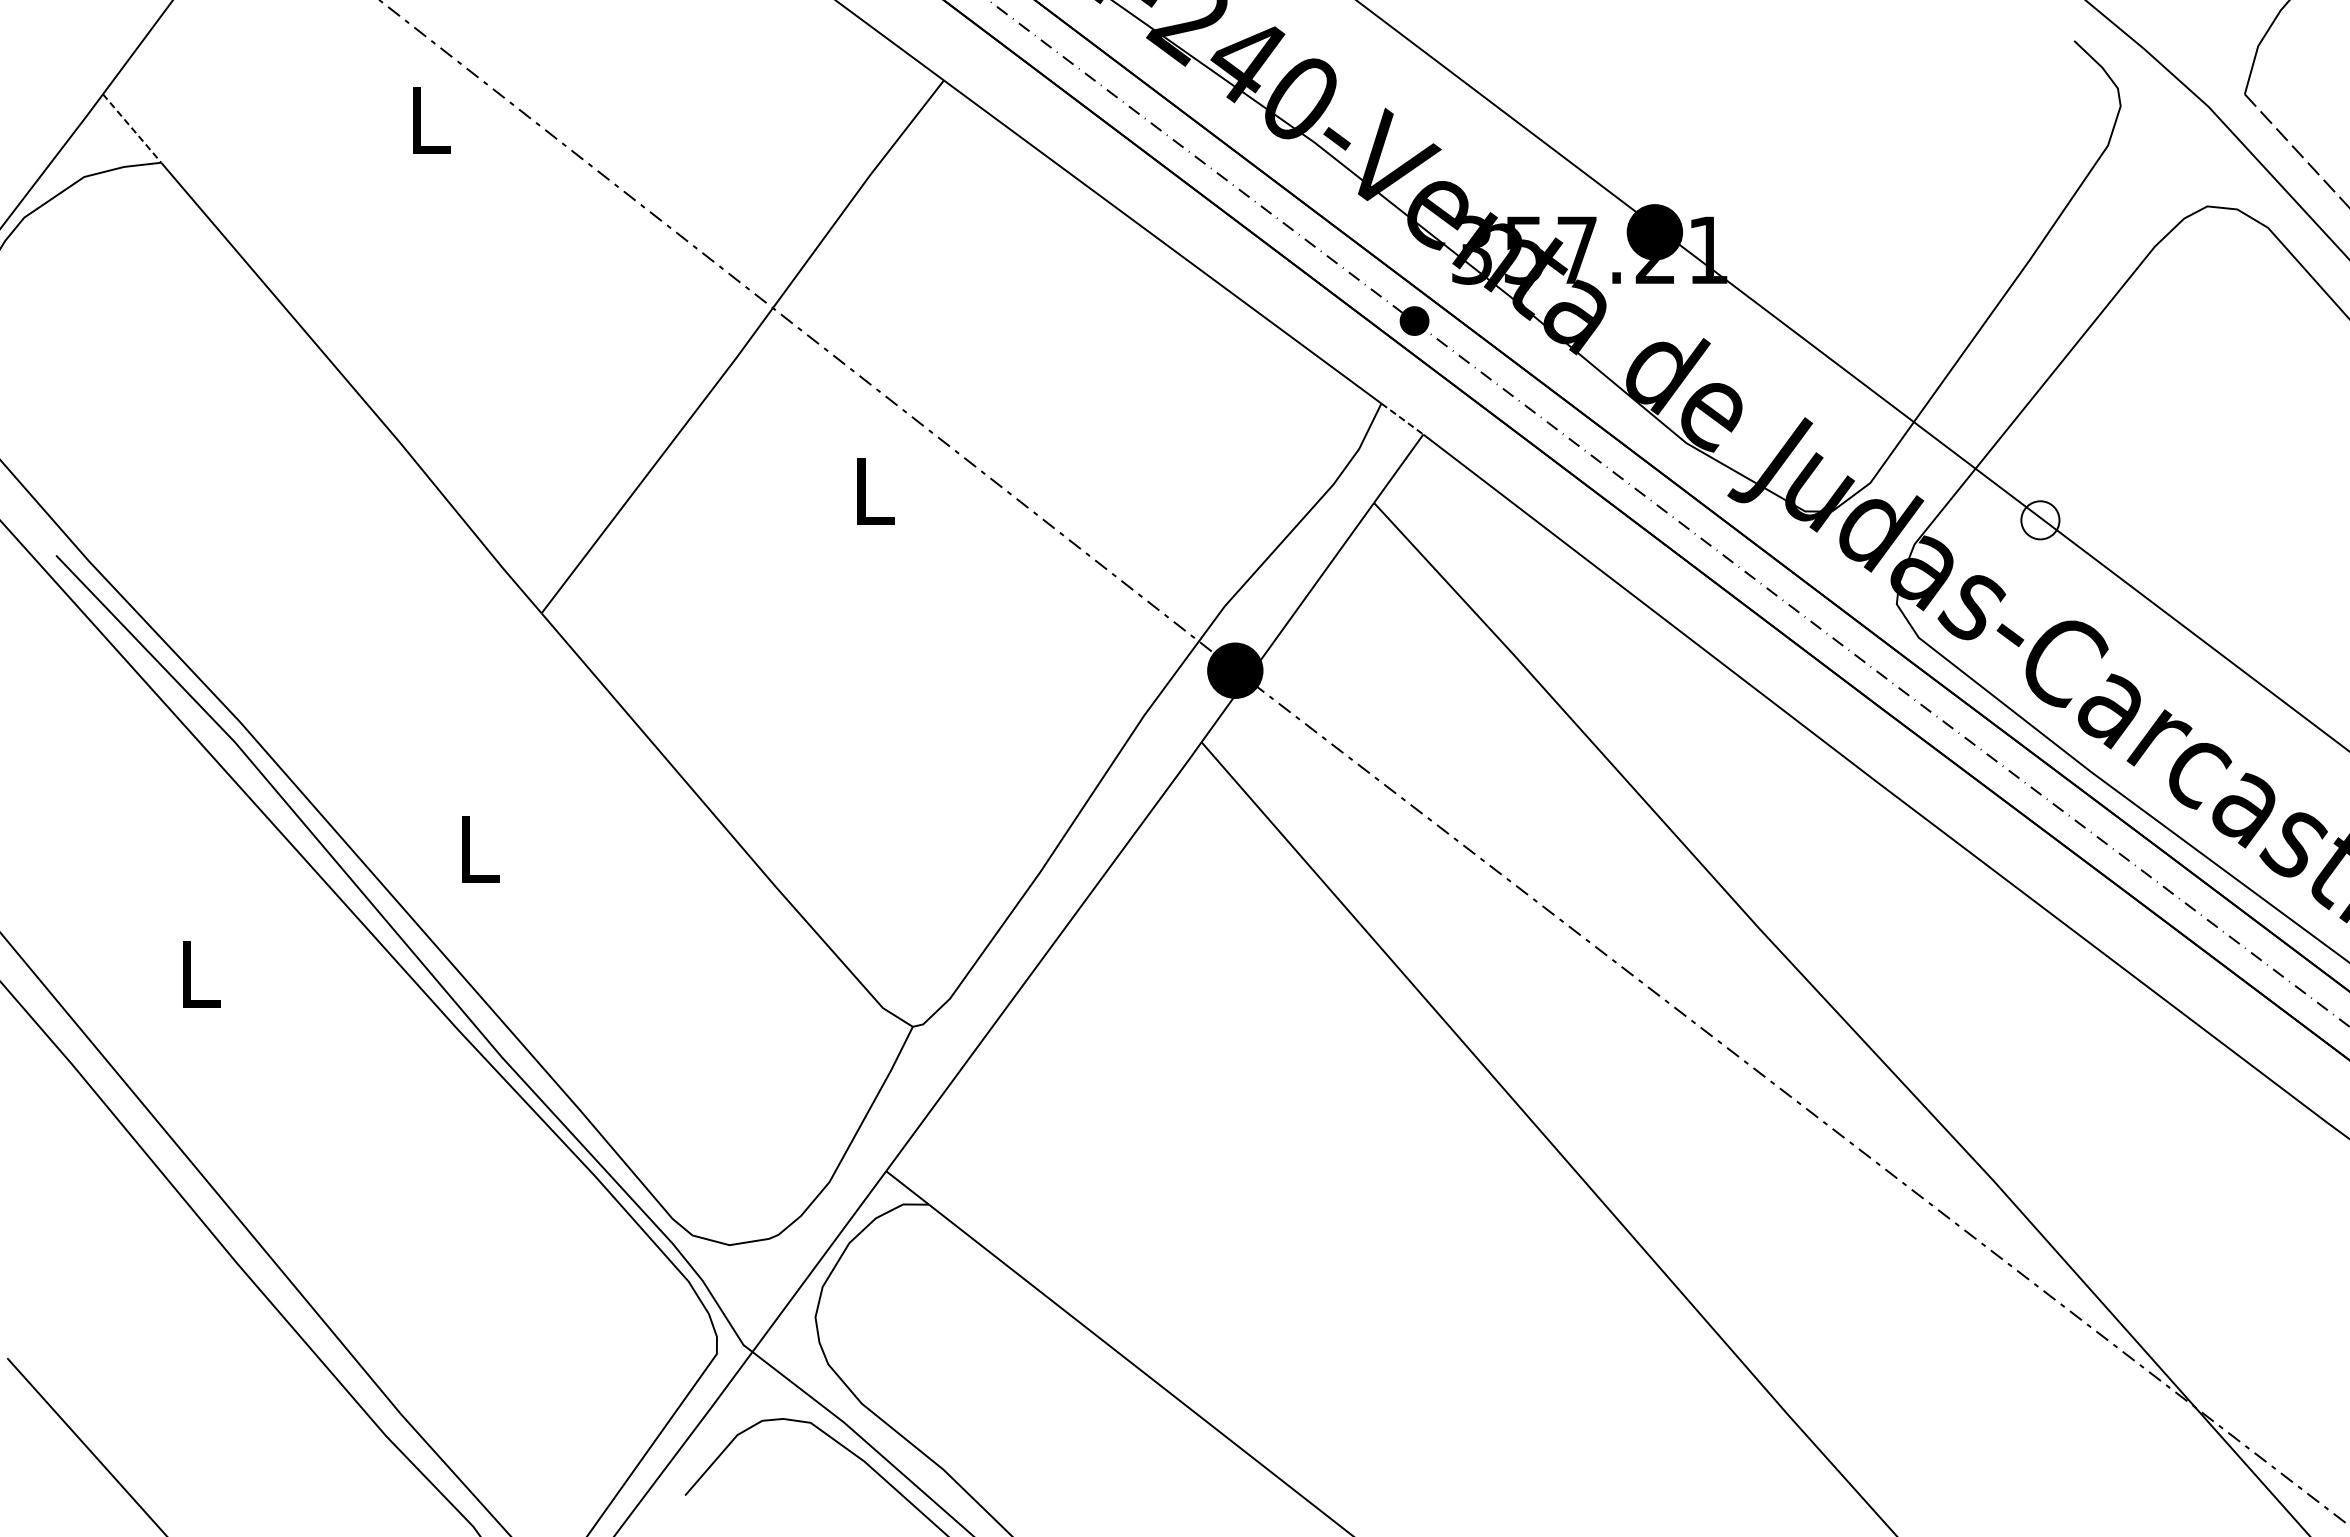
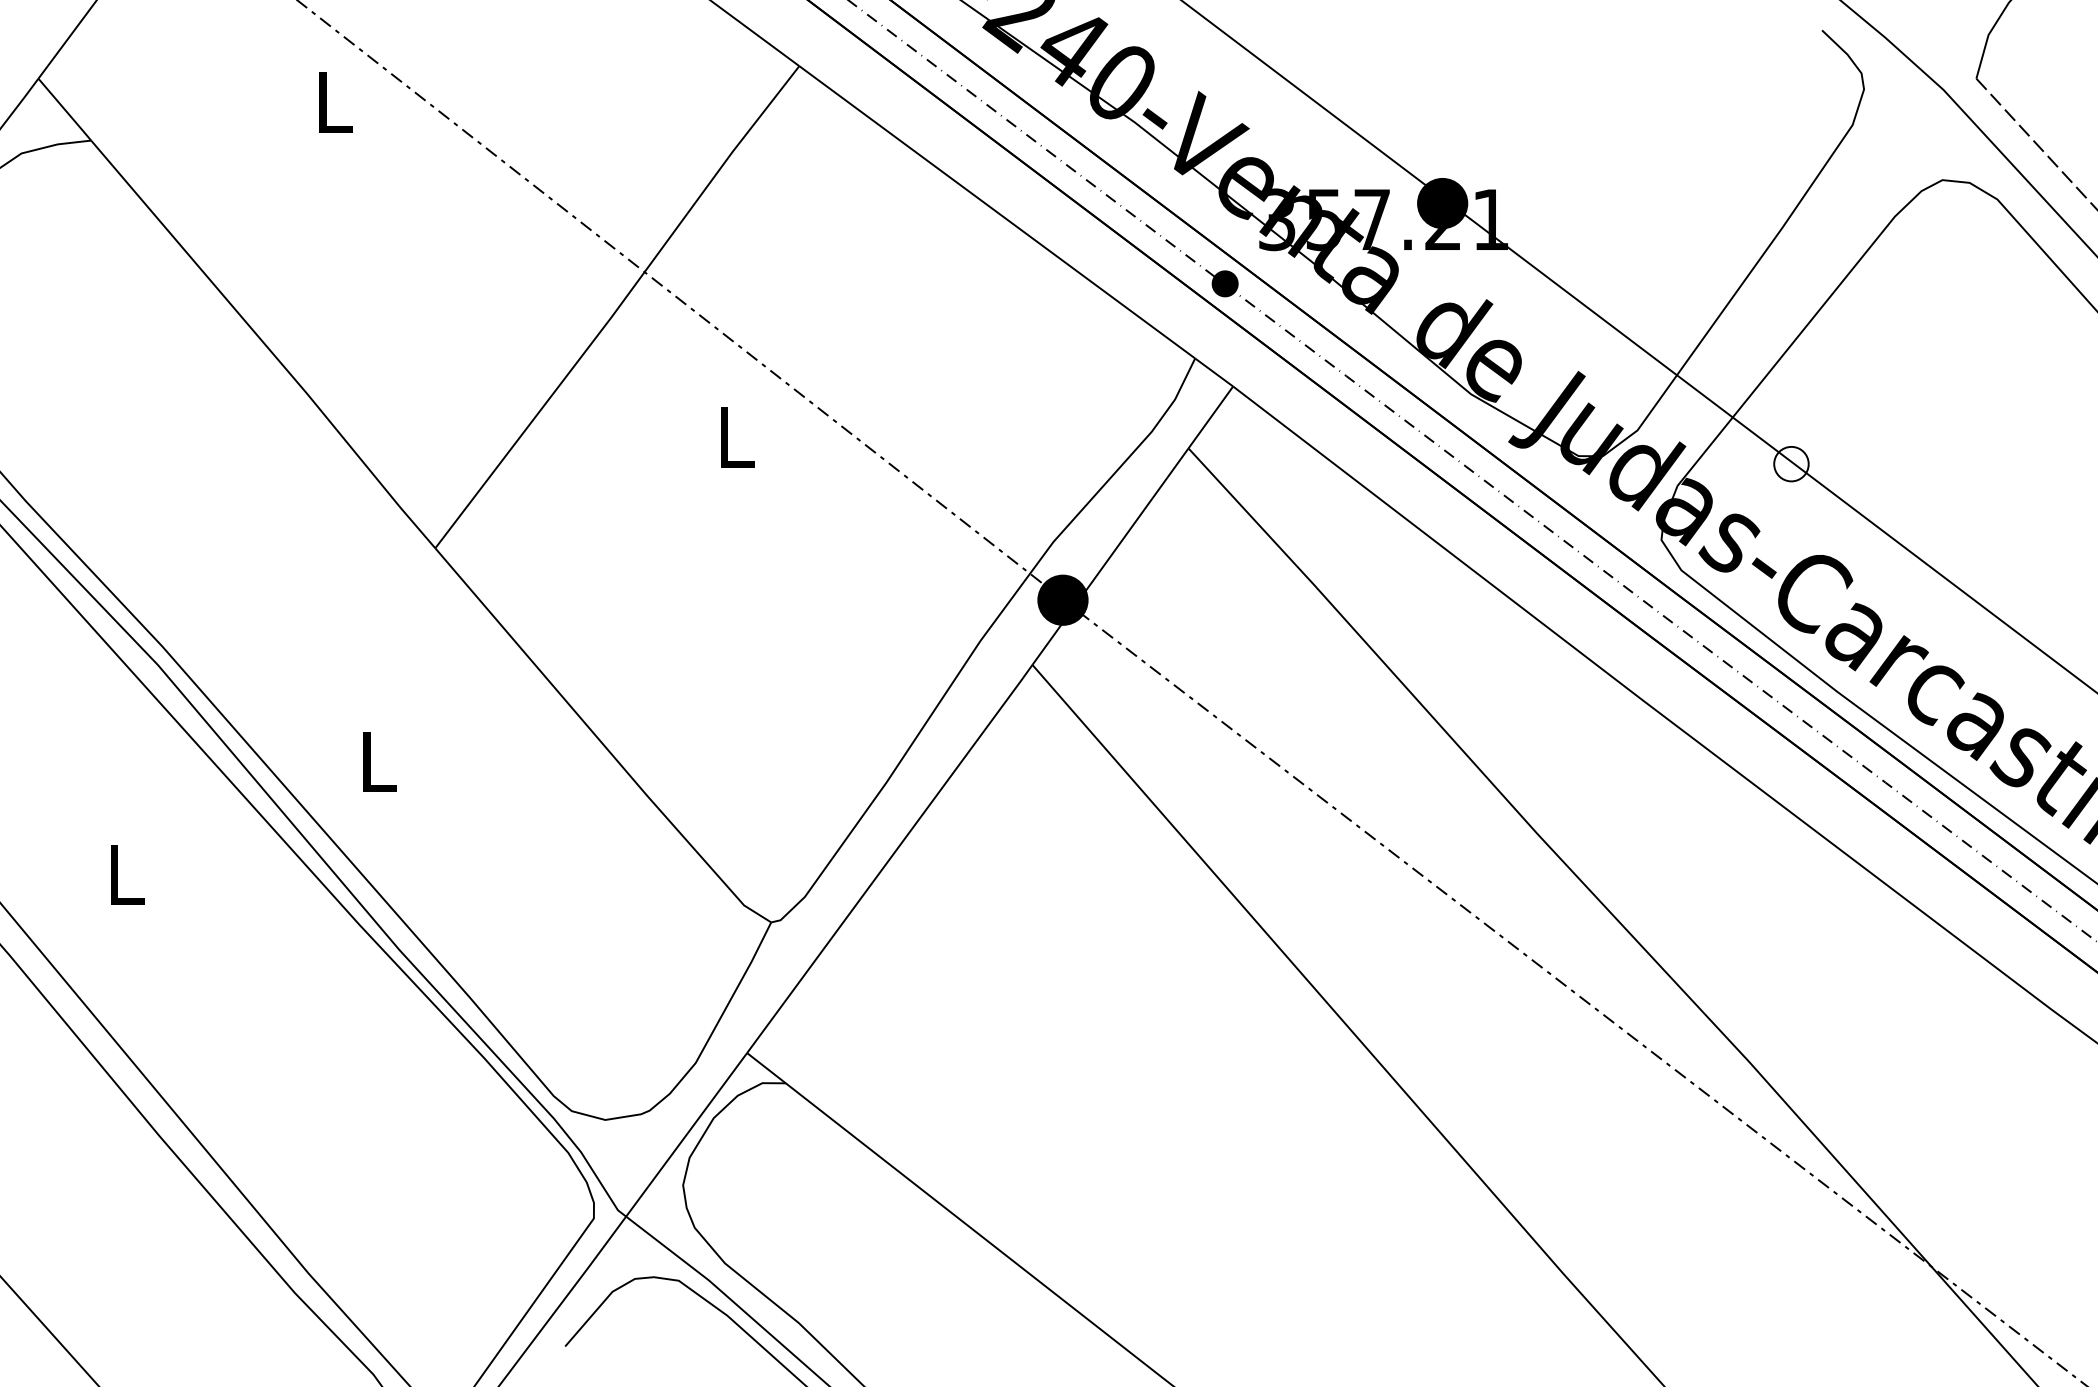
line: (132, 128) -> (65, 109), dashed -> solid
line: (1402, 419) -> (1214, 372), dashed -> solid

